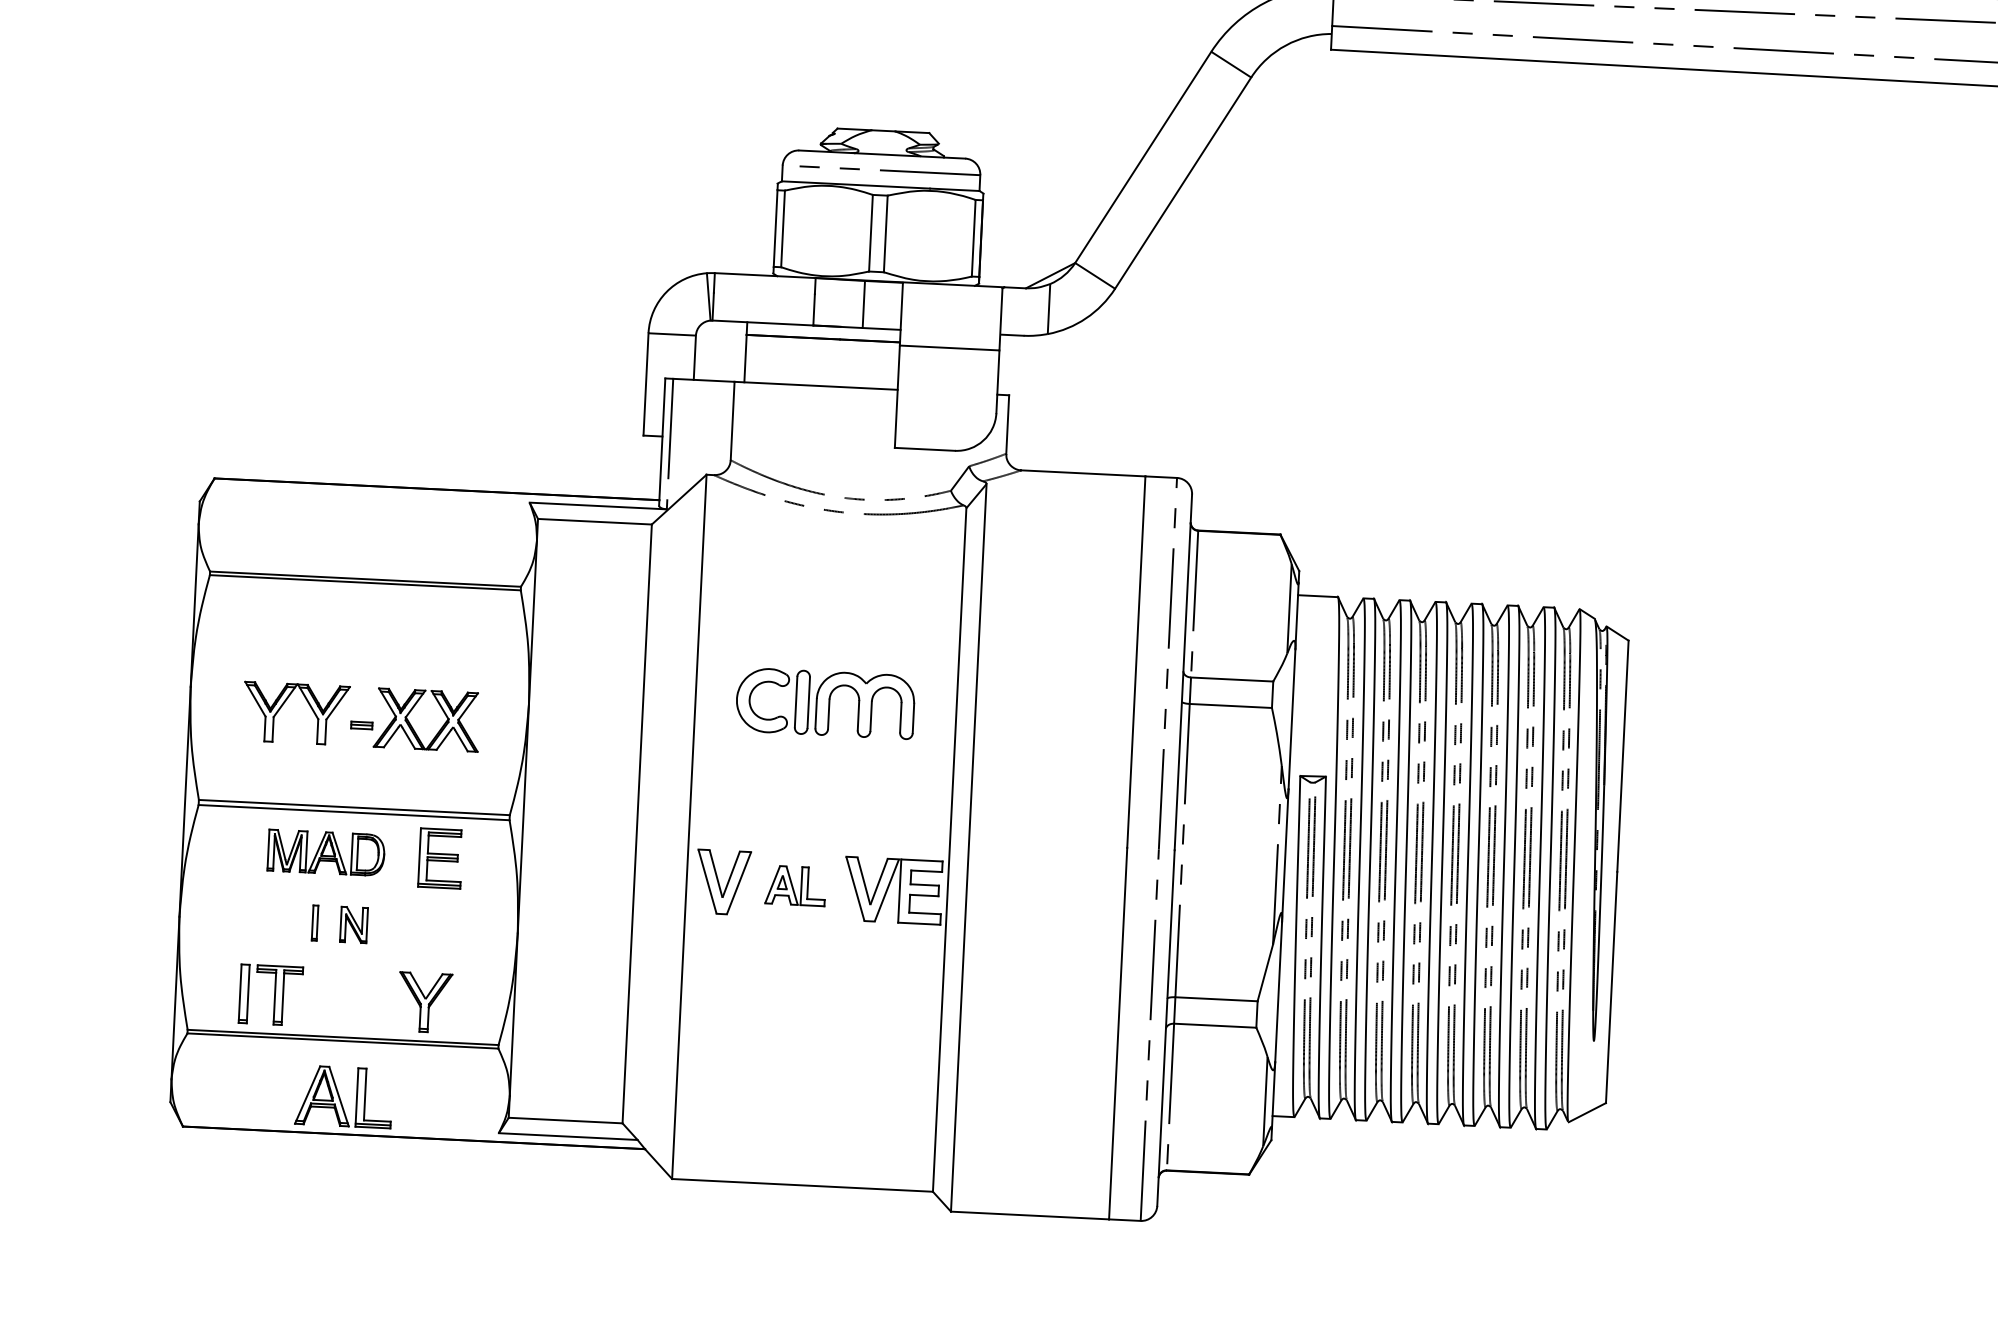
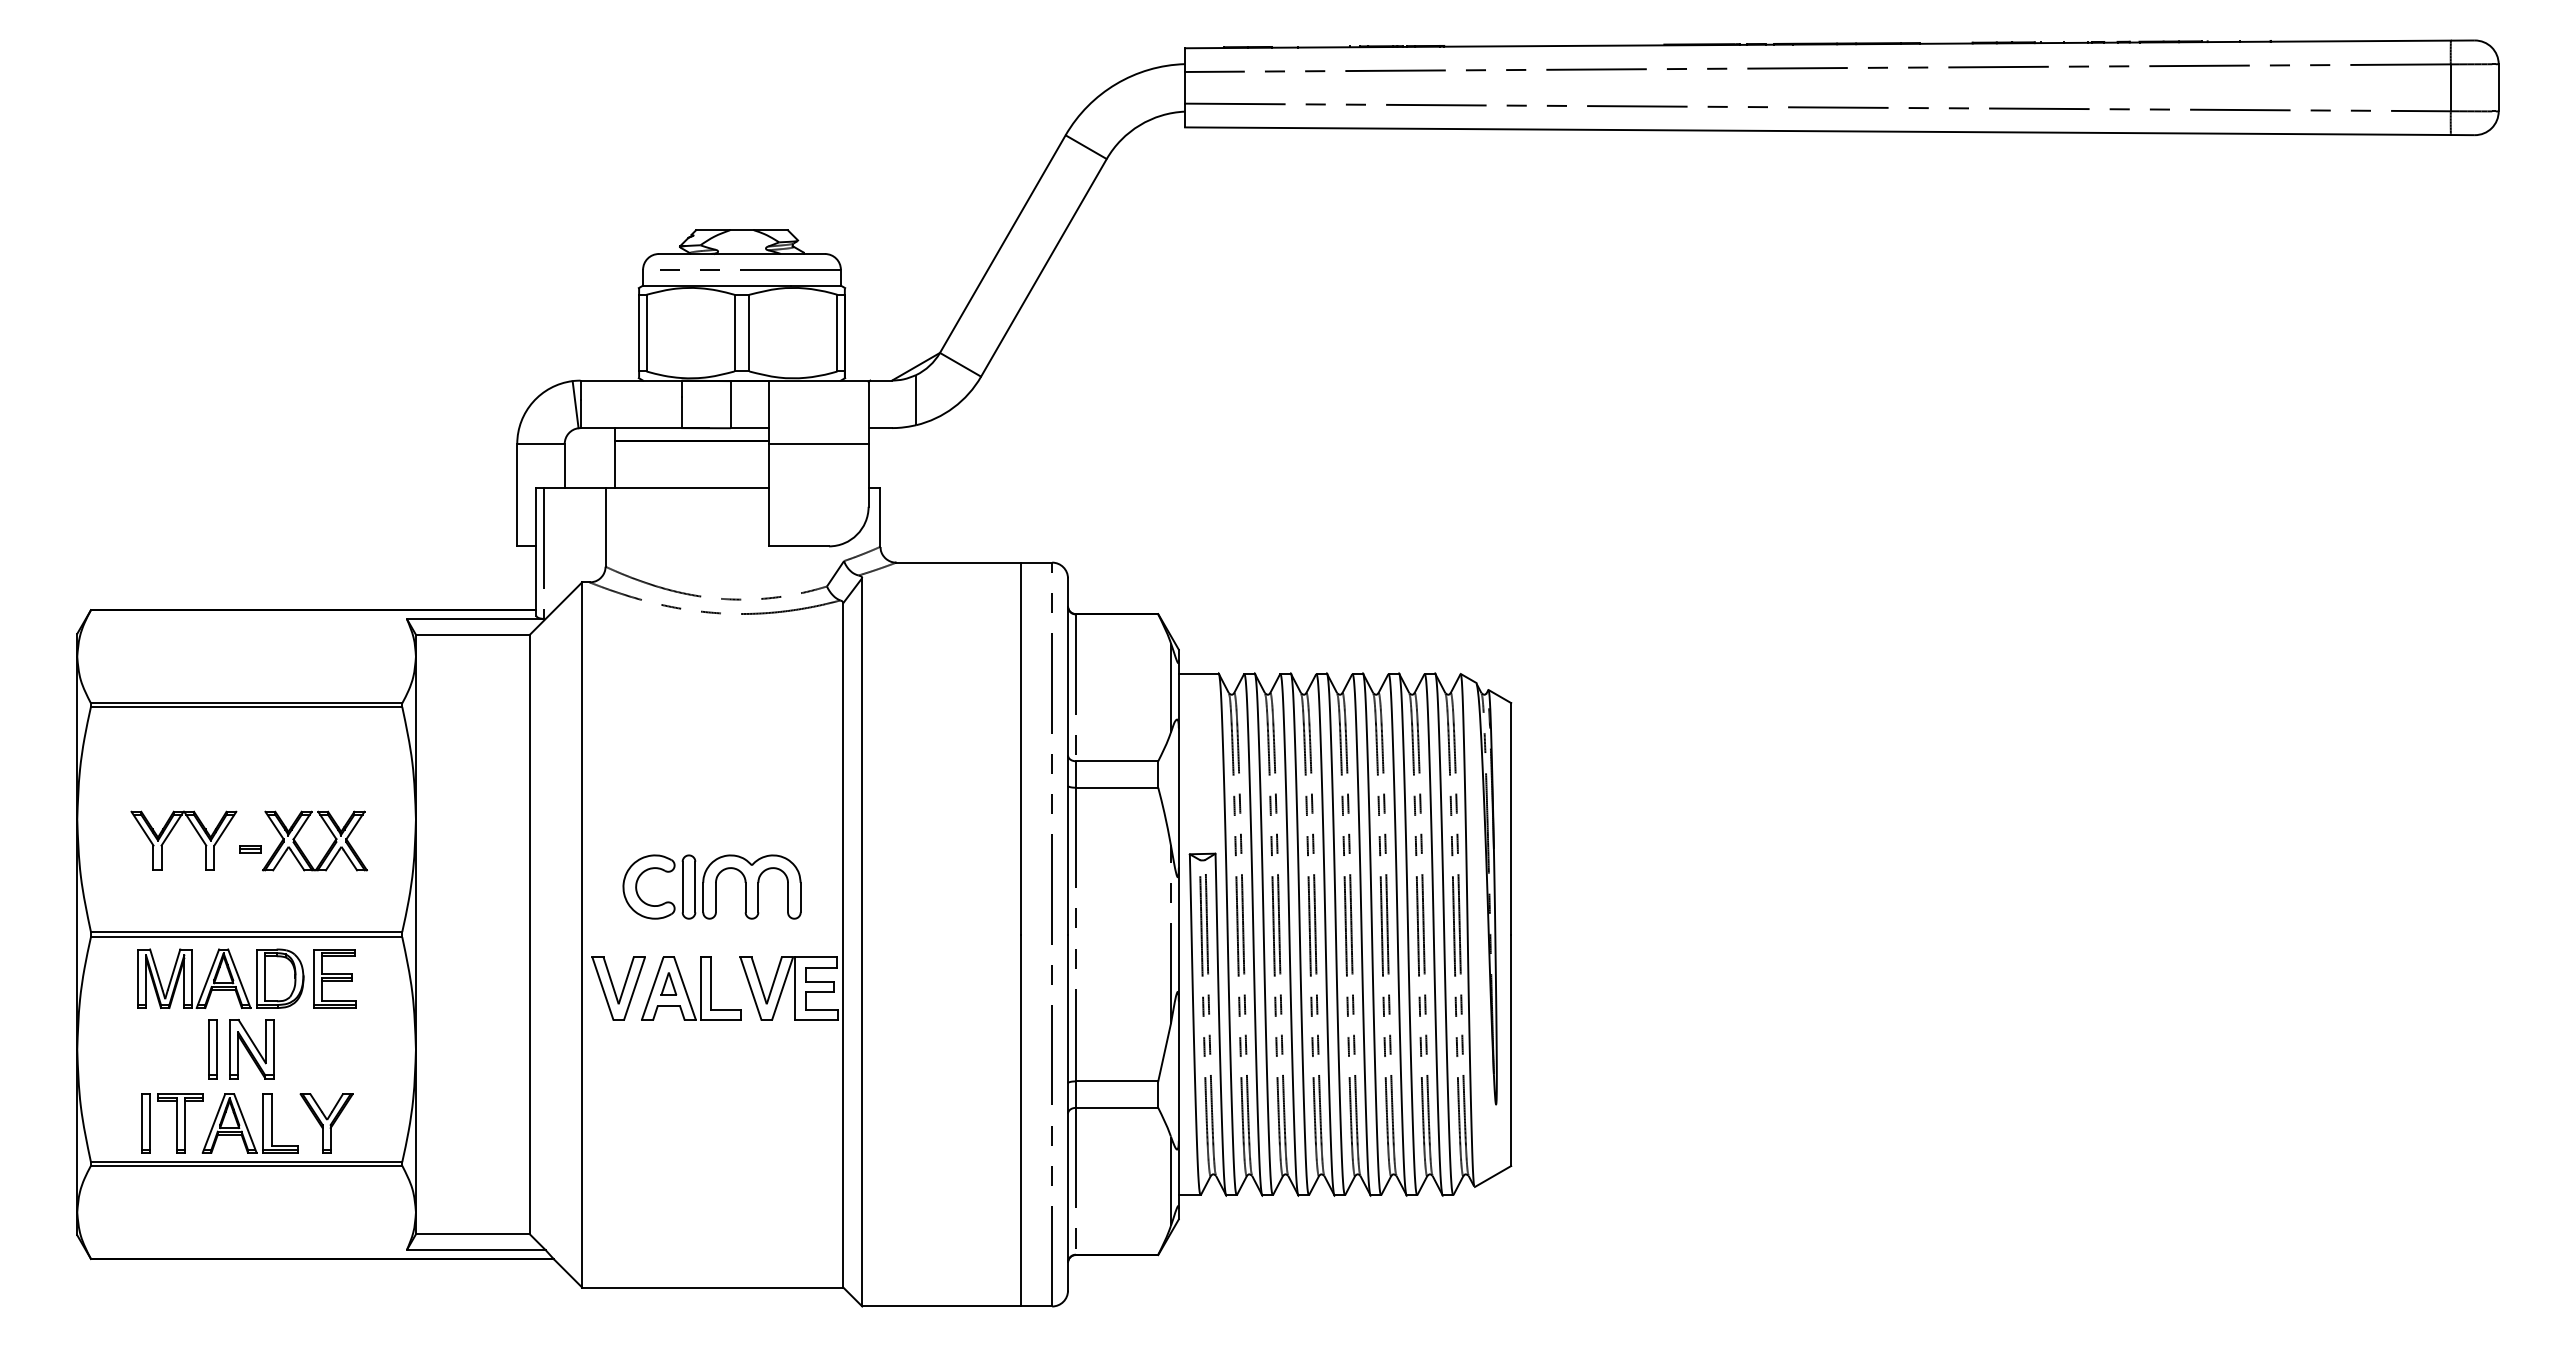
part: (824, 702) -> (711, 886), moved
part: (326, 852) -> (220, 978), size x1.43
part: (795, 885) -> (691, 988), size x1.67
part: (314, 923) -> (212, 1049), size x1.67
part: (353, 925) -> (251, 1049), size x1.67
part: (343, 1096) -> (249, 1123), moved

